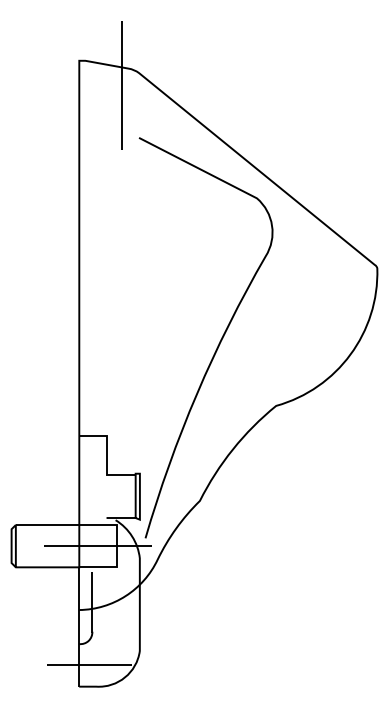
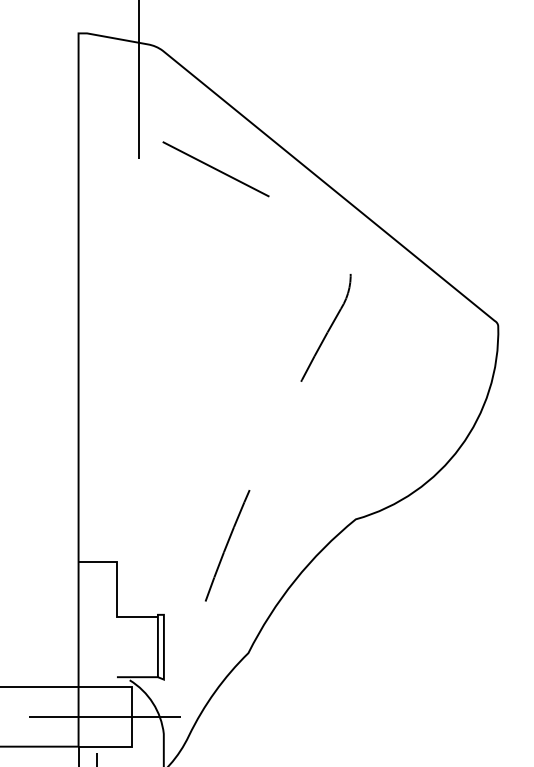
line: (239, 303) -> (304, 375), solid -> dashed

